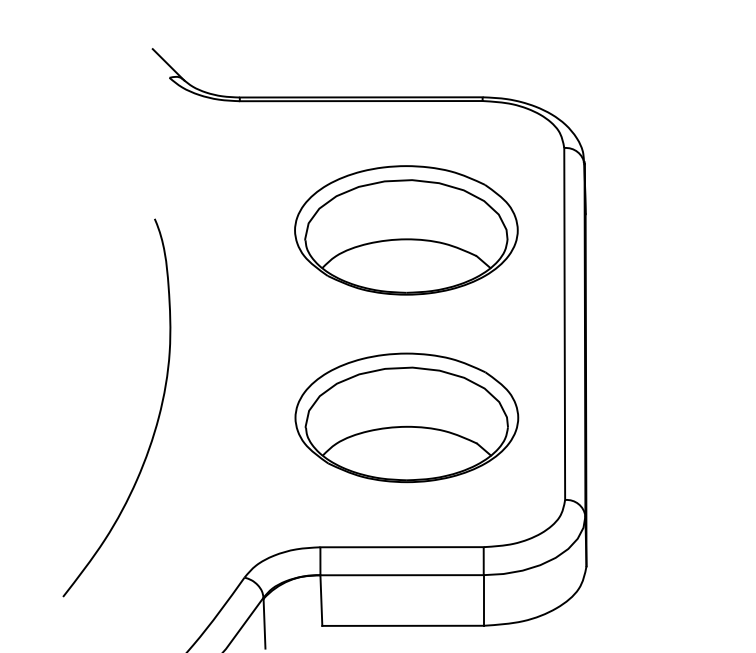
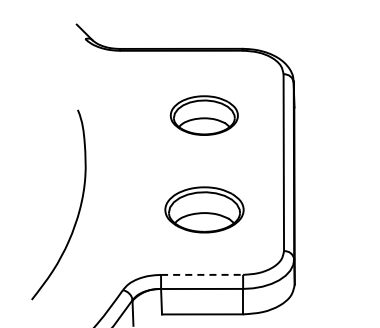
part: (406, 229) -> (204, 115), size x0.6
part: (406, 417) -> (204, 209), size x0.7
line: (402, 546) -> (202, 274), solid -> dashed

